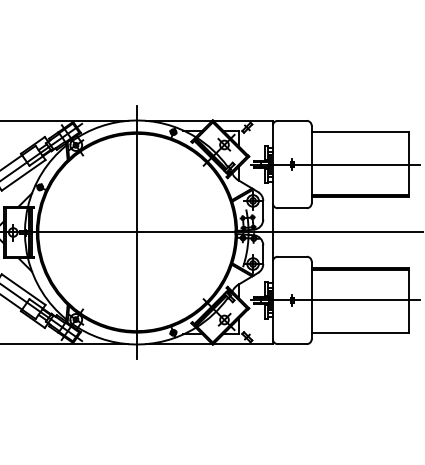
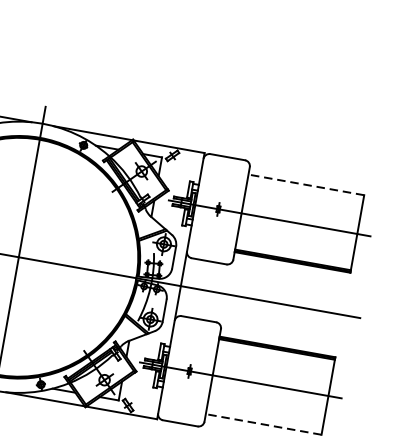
line: (360, 132) -> (306, 185), solid -> dashed
line: (360, 332) -> (264, 423), solid -> dashed

